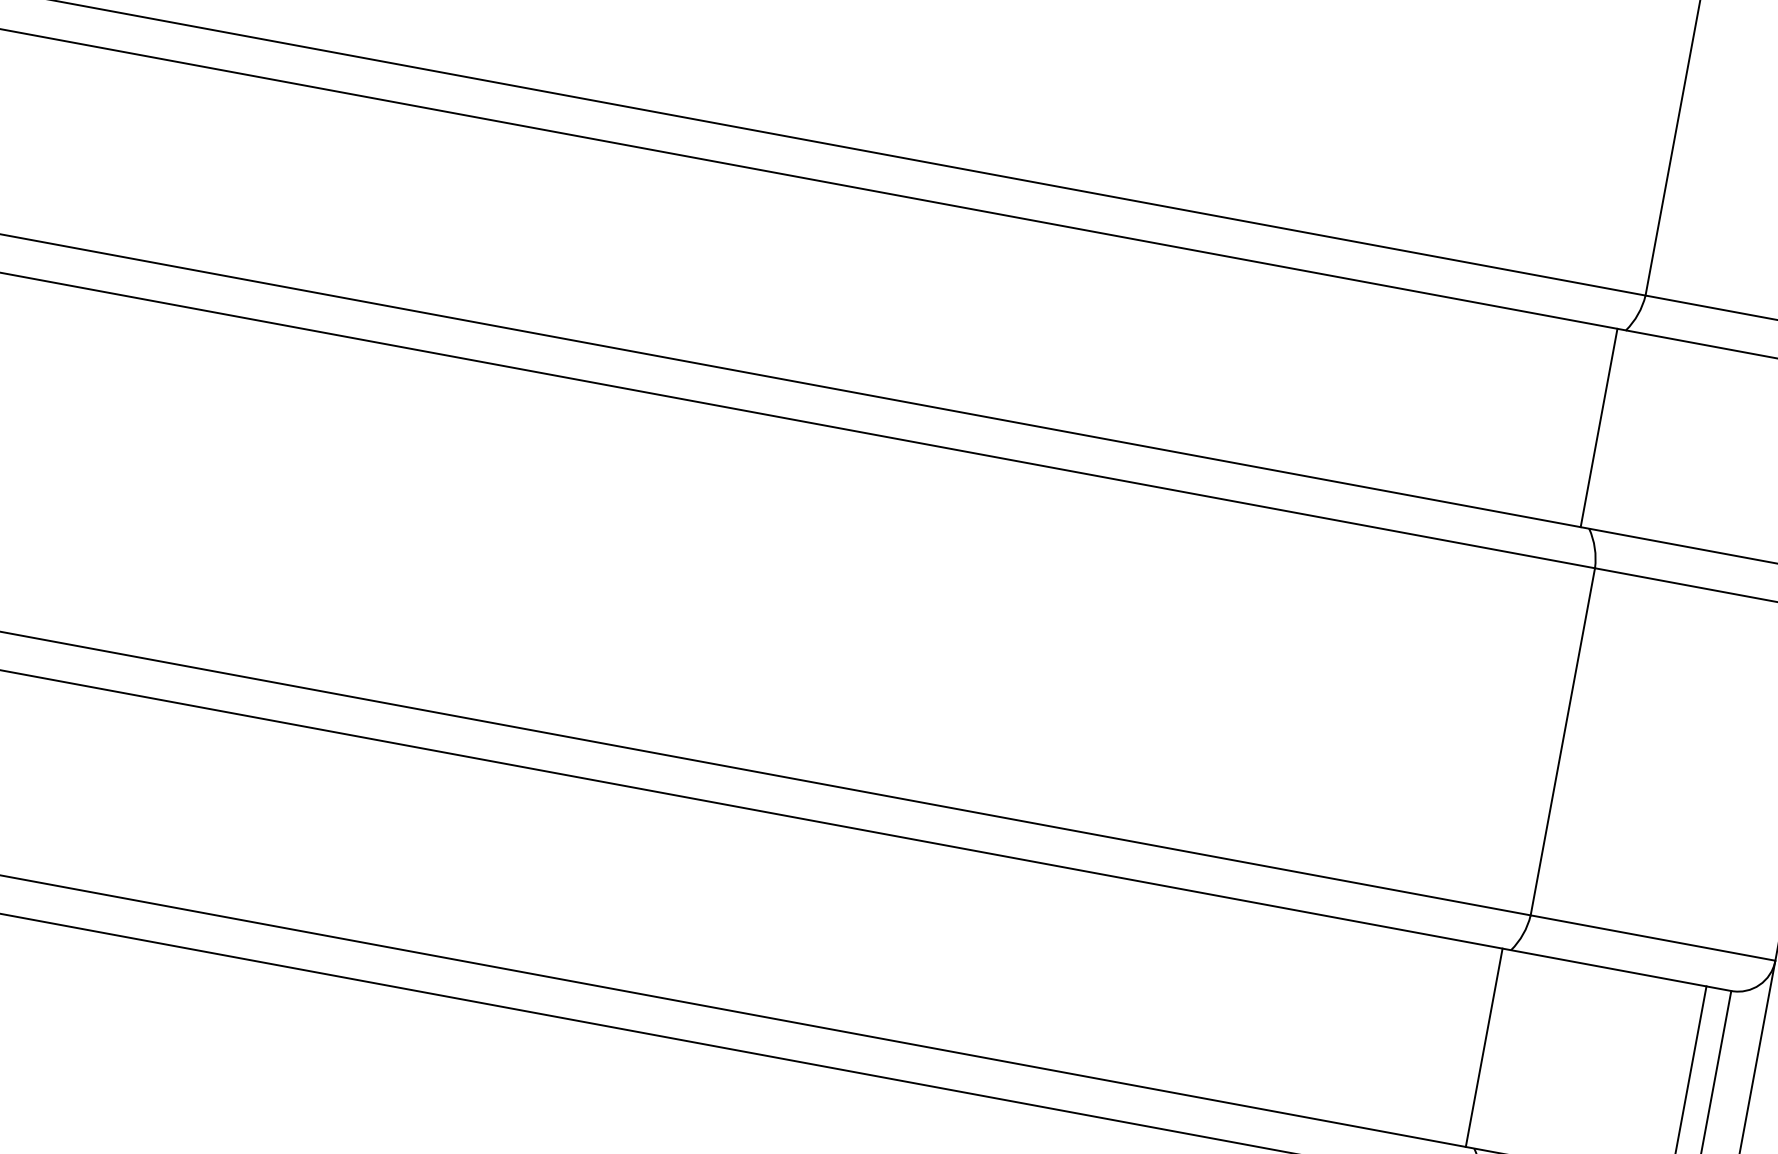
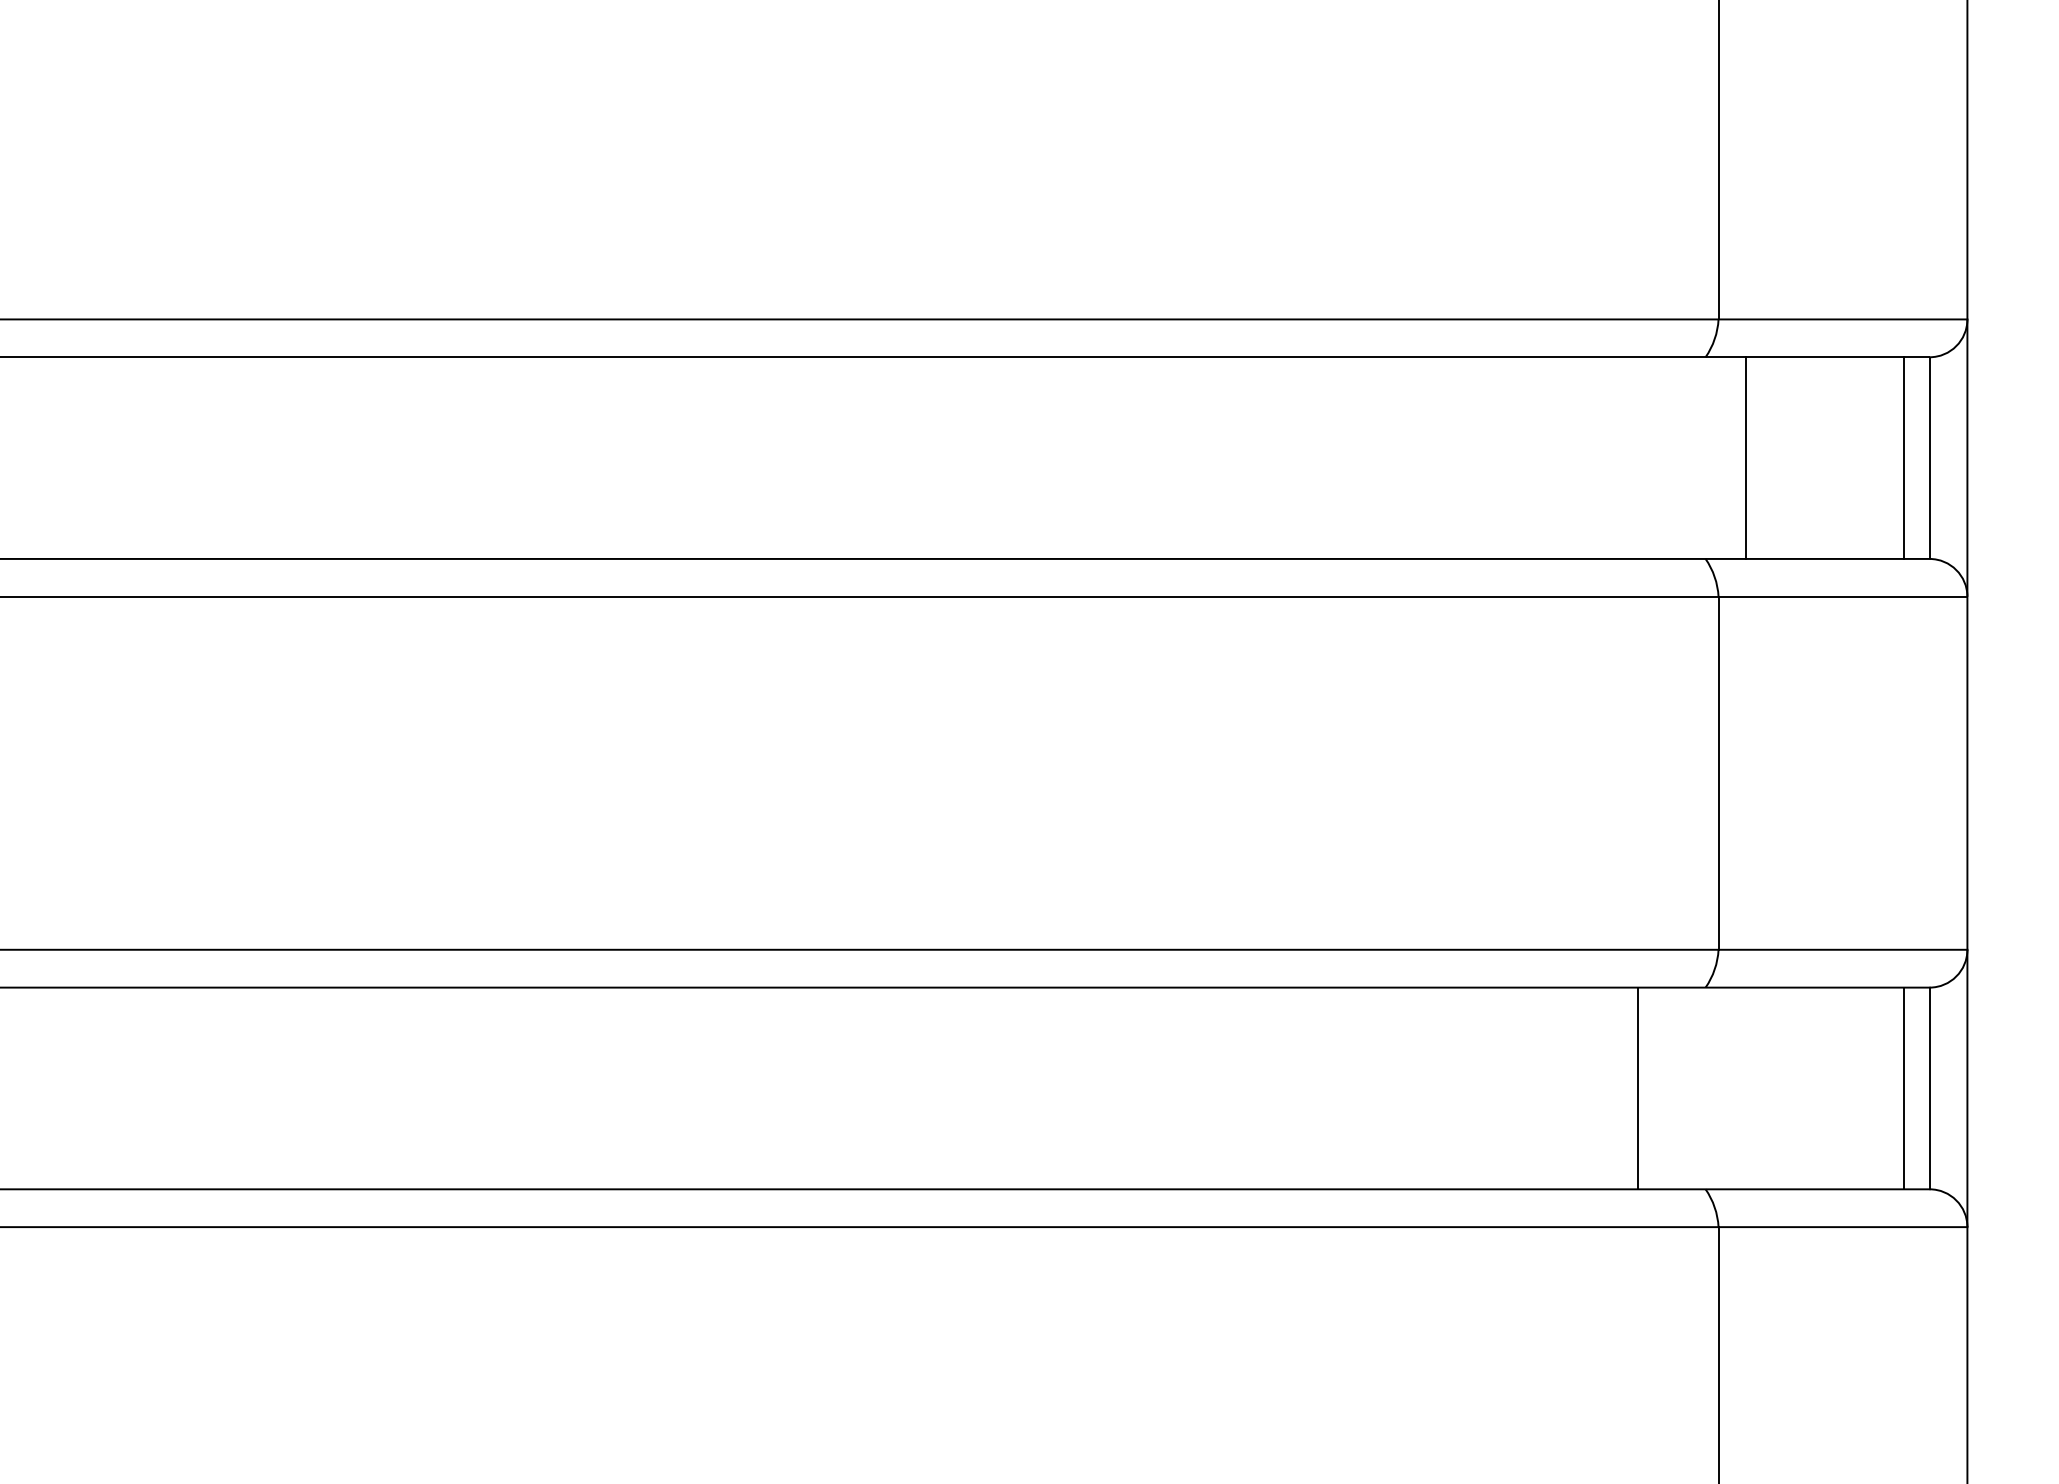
line: (1599, 427) -> (1746, 457), moved
line: (1484, 1047) -> (1638, 1088), moved

